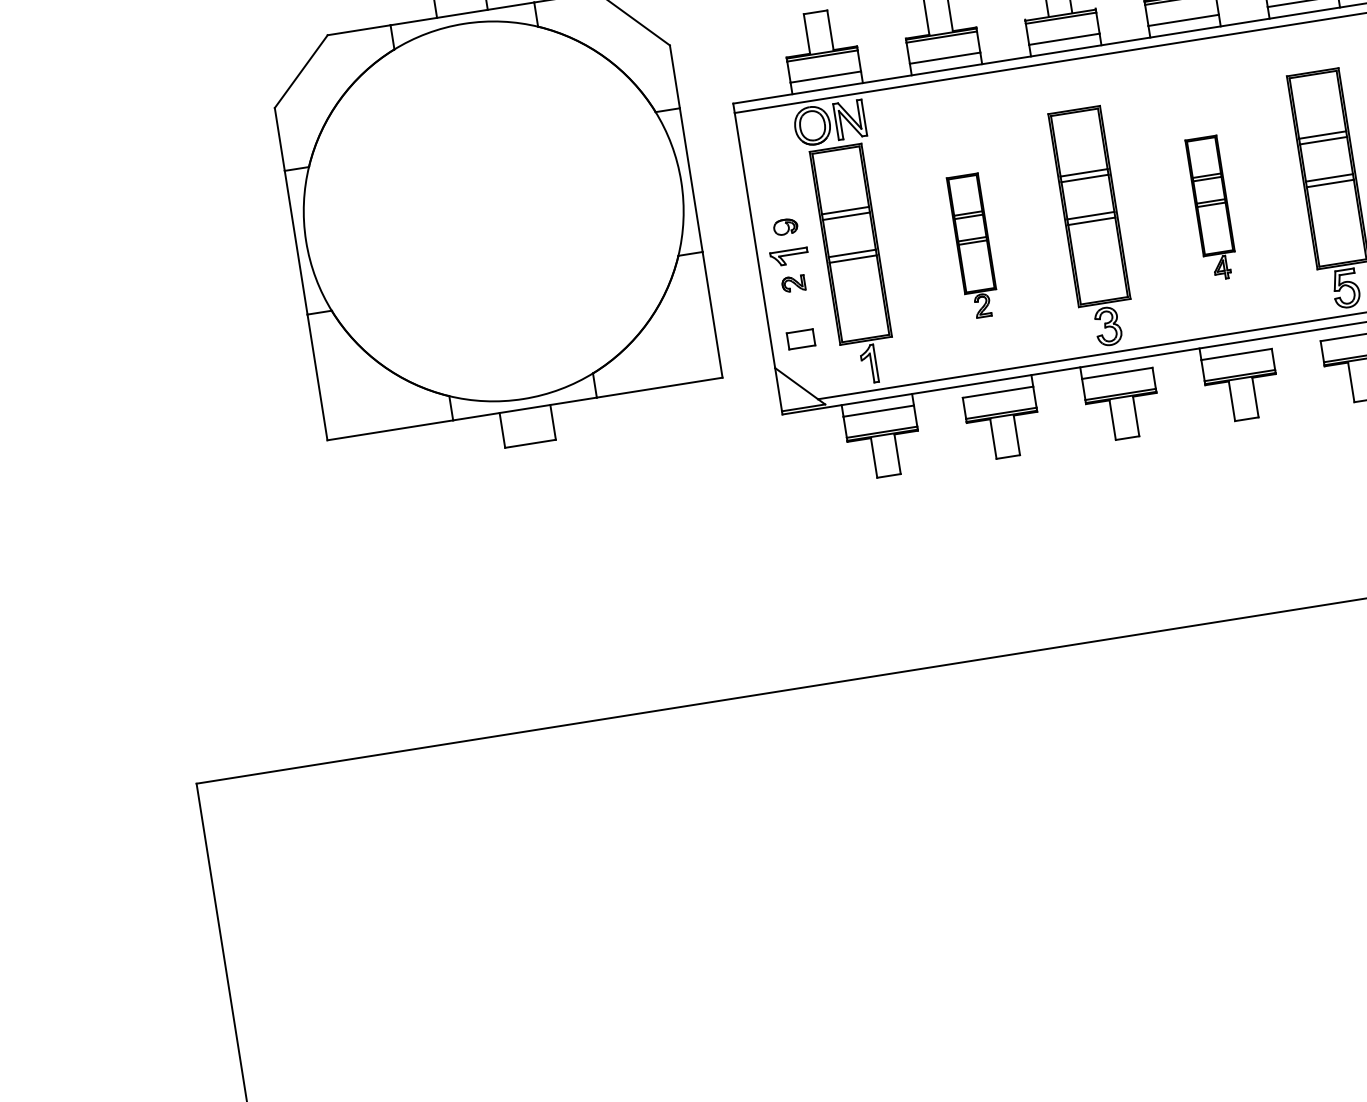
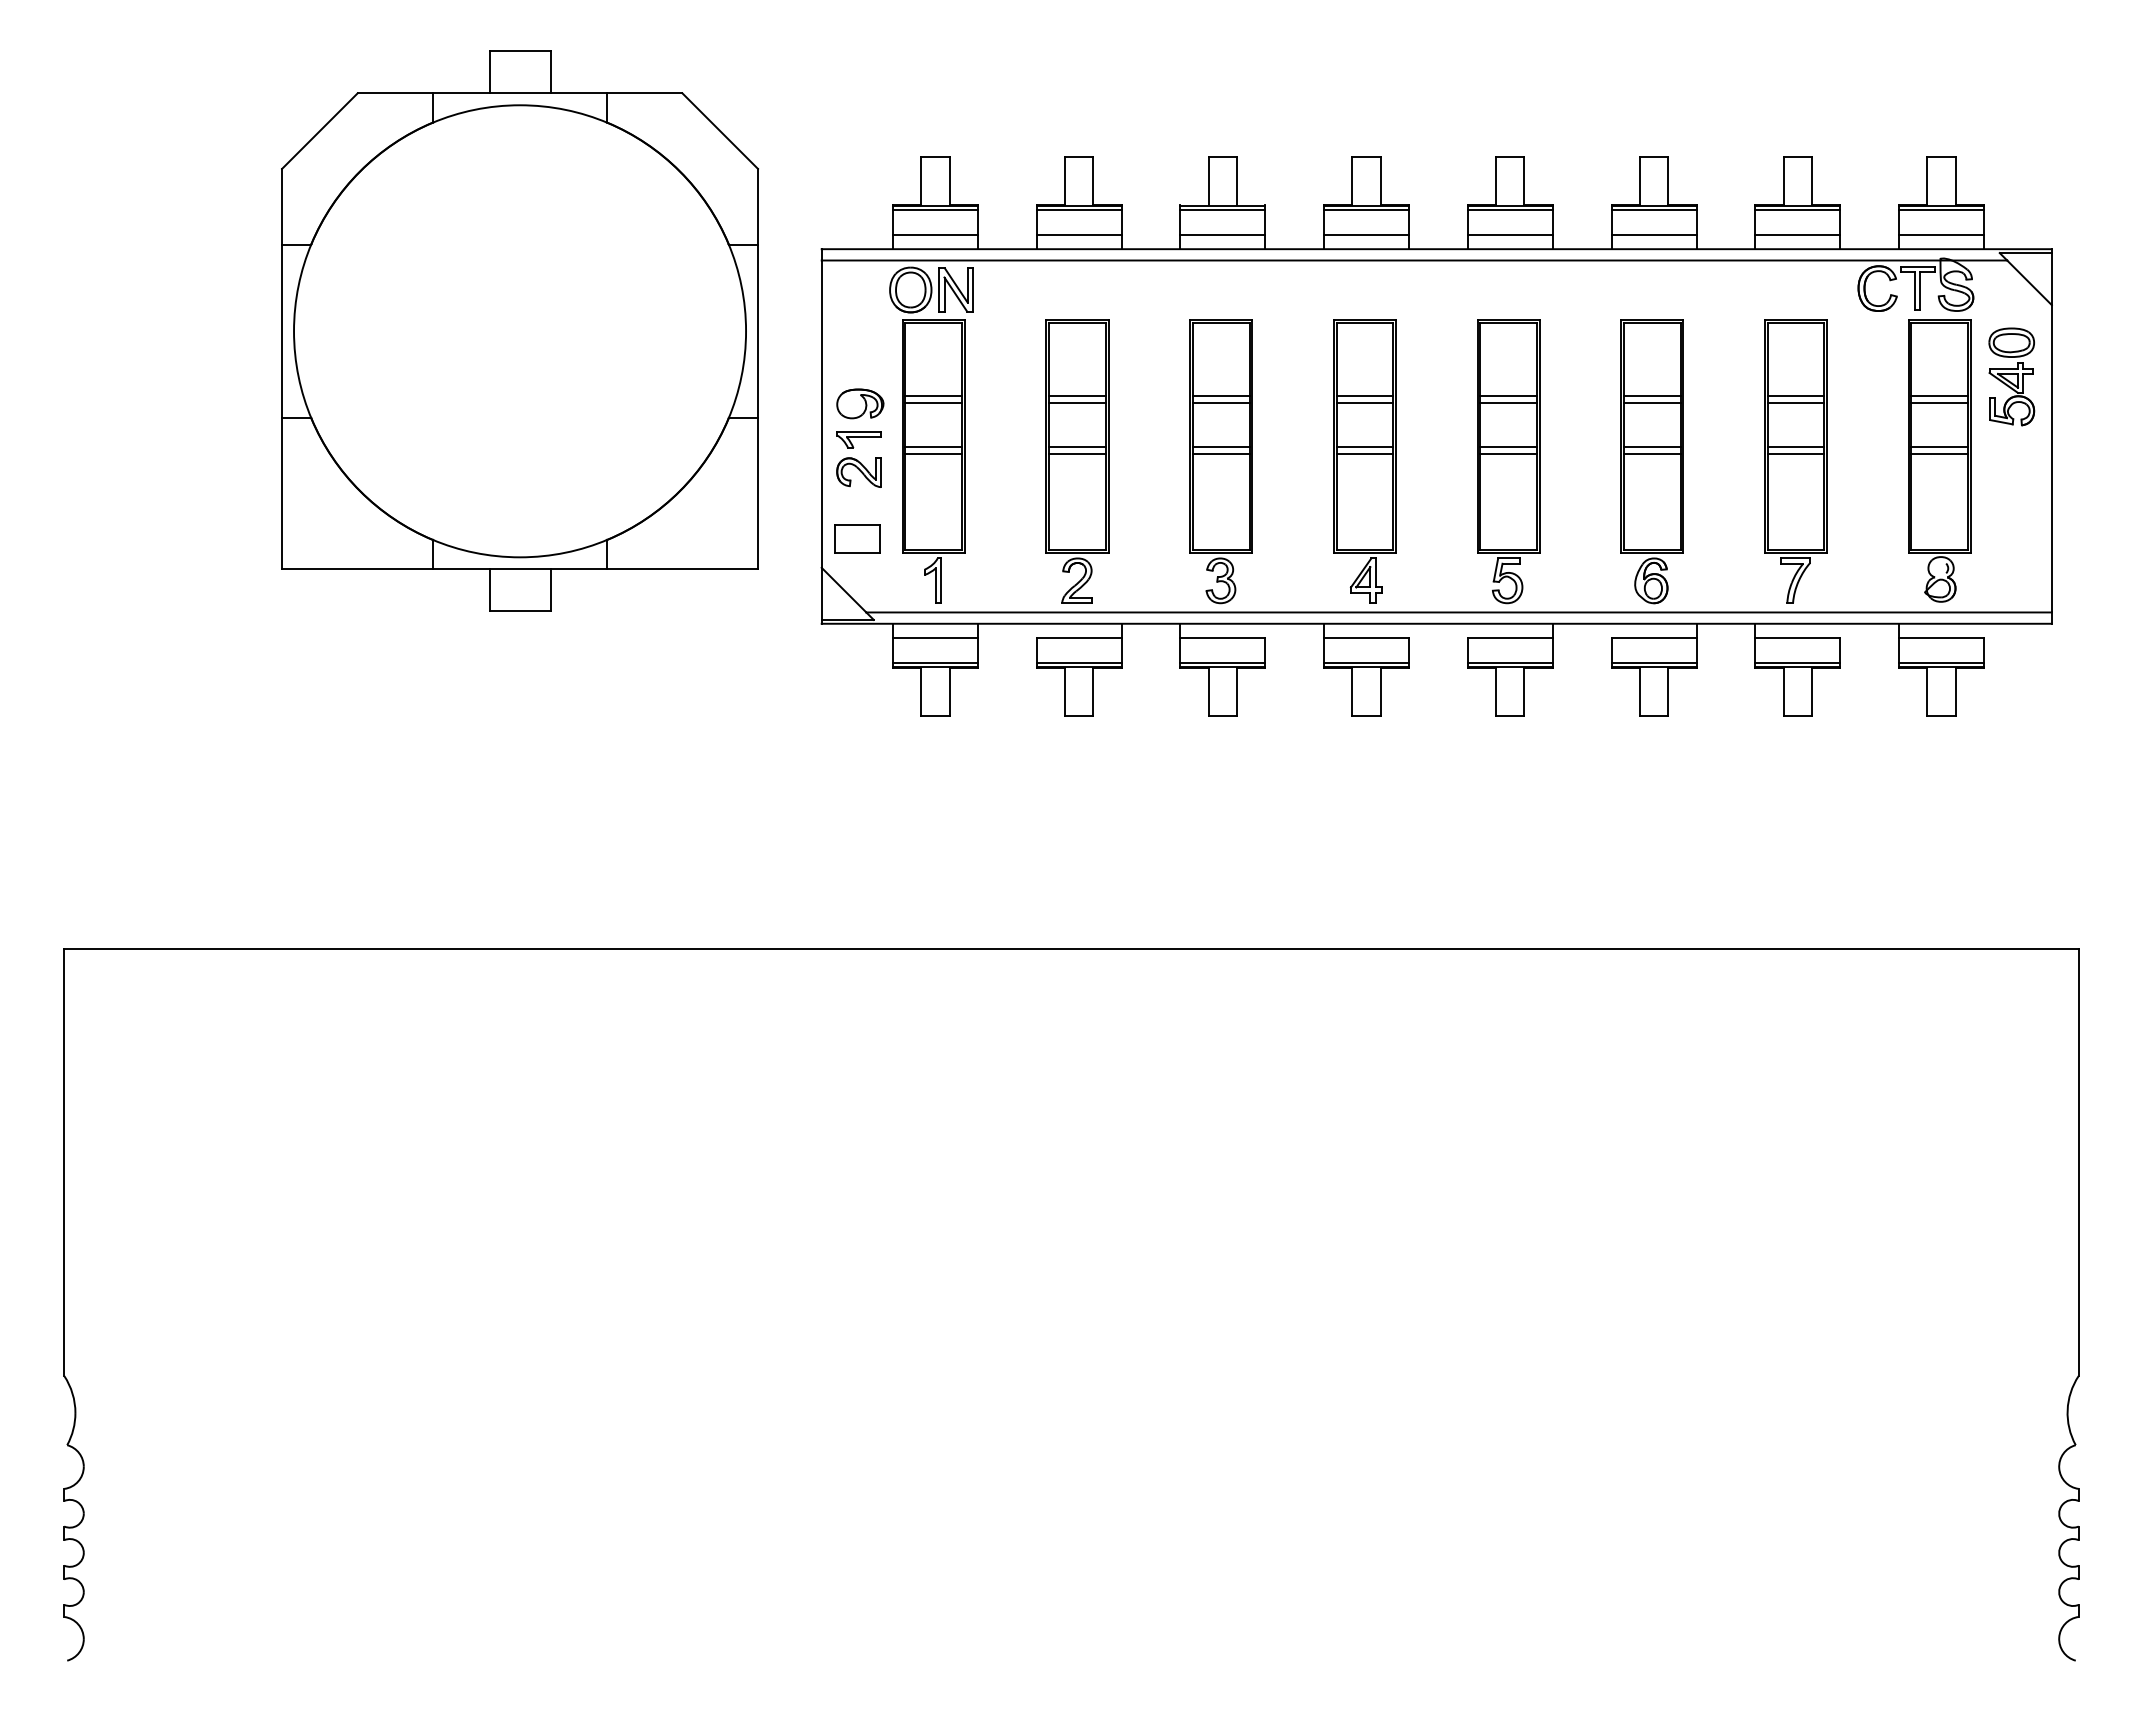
part: (1211, 208) -> (1364, 461), size x1.67
part: (785, 226) -> (860, 403), size x1.67
part: (973, 246) -> (1077, 461), size x1.67
part: (793, 284) -> (858, 472), size x1.67
part: (801, 339) -> (857, 538), size x1.43

